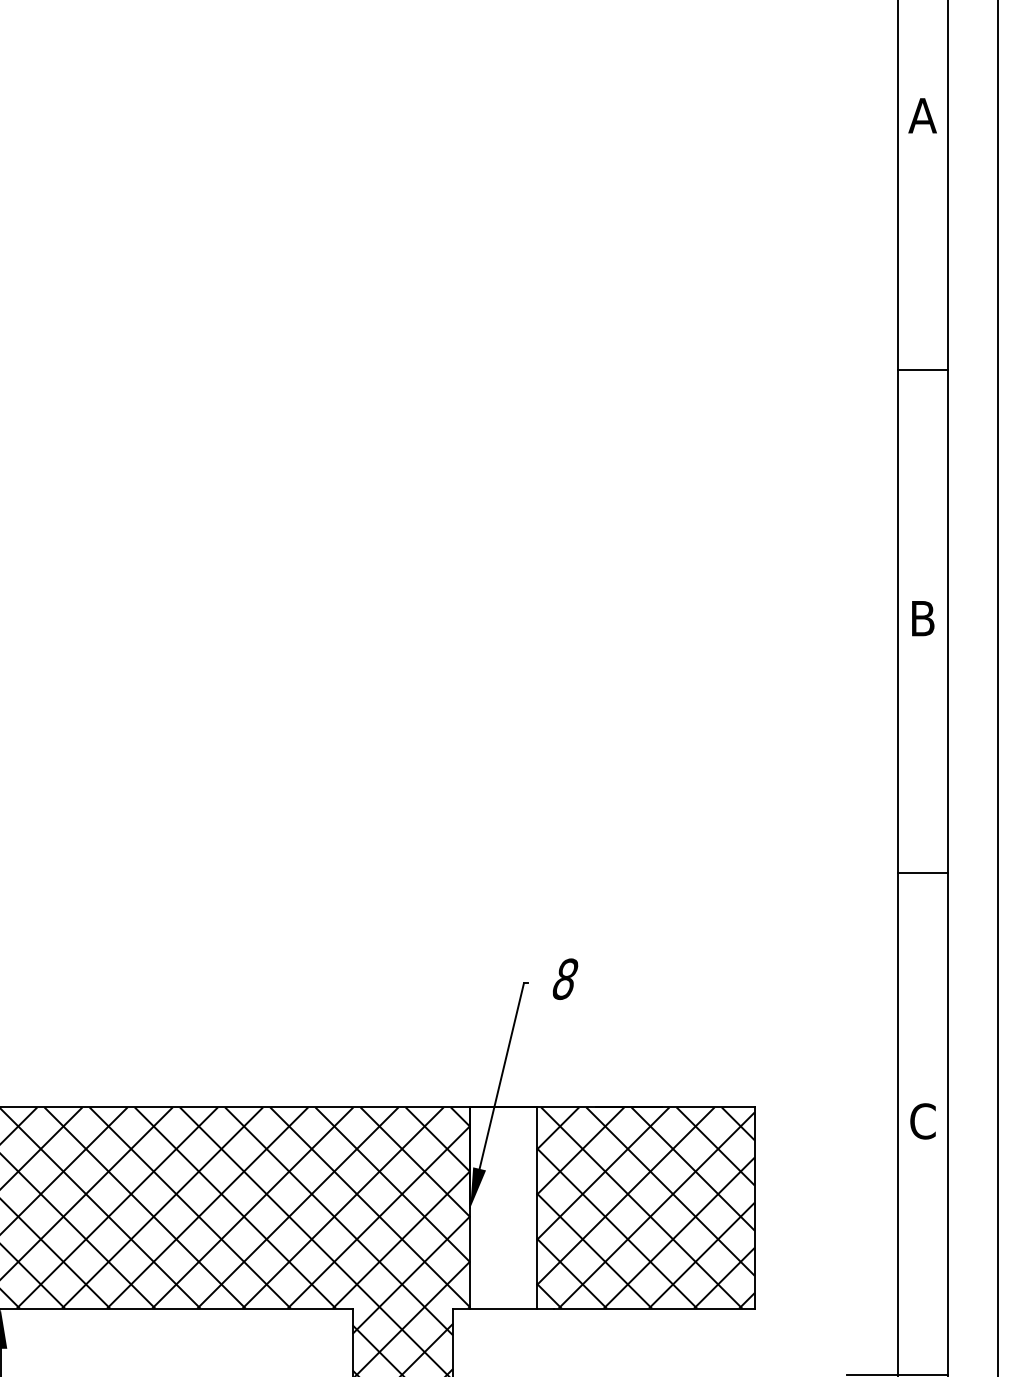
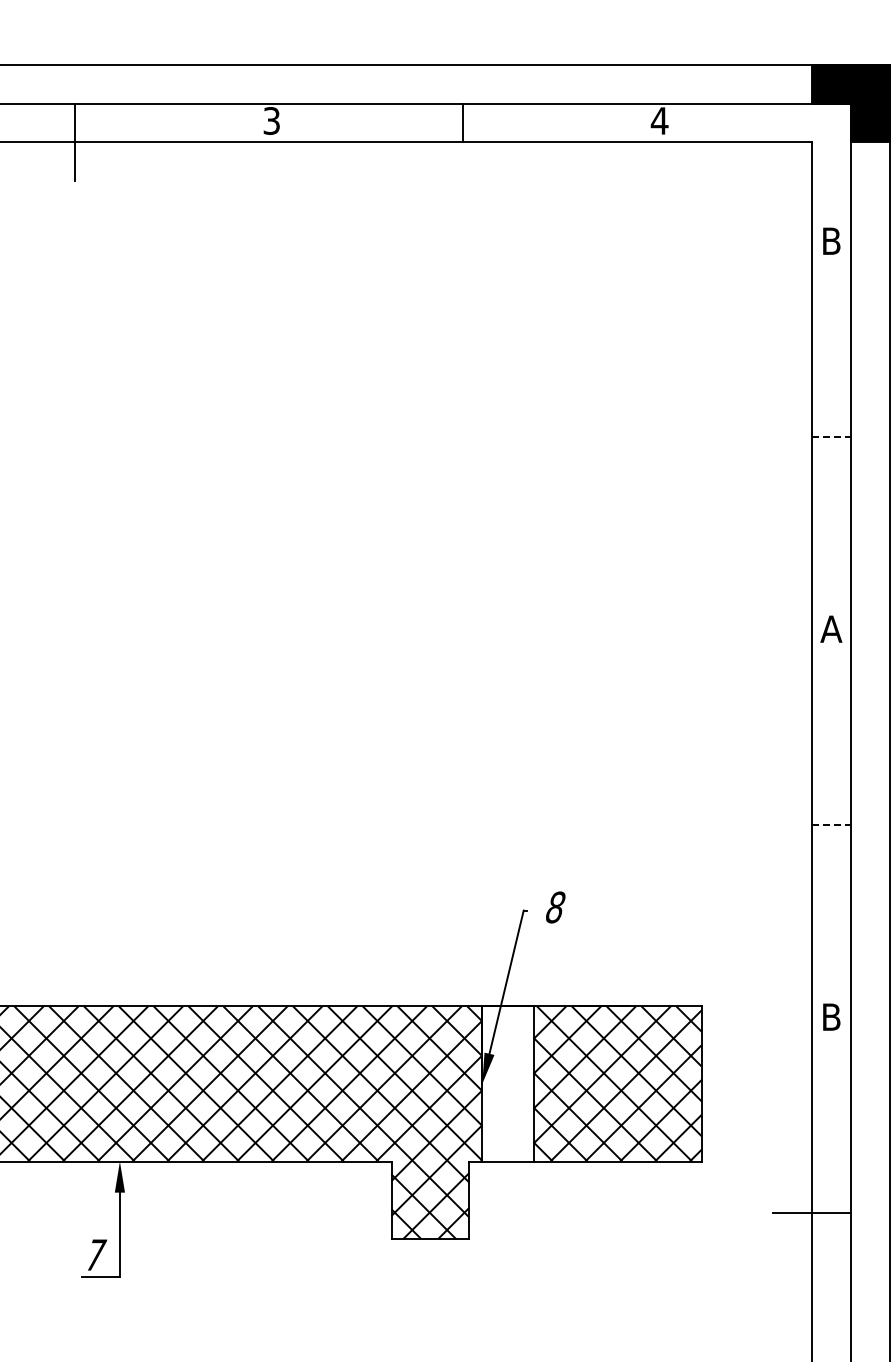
text: (922, 114) -> (831, 240), A -> B
line: (924, 370) -> (832, 437), solid -> dashed
text: (922, 617) -> (831, 628), B -> A
line: (924, 872) -> (832, 825), solid -> dashed
text: (922, 1121) -> (831, 1017), C -> B

